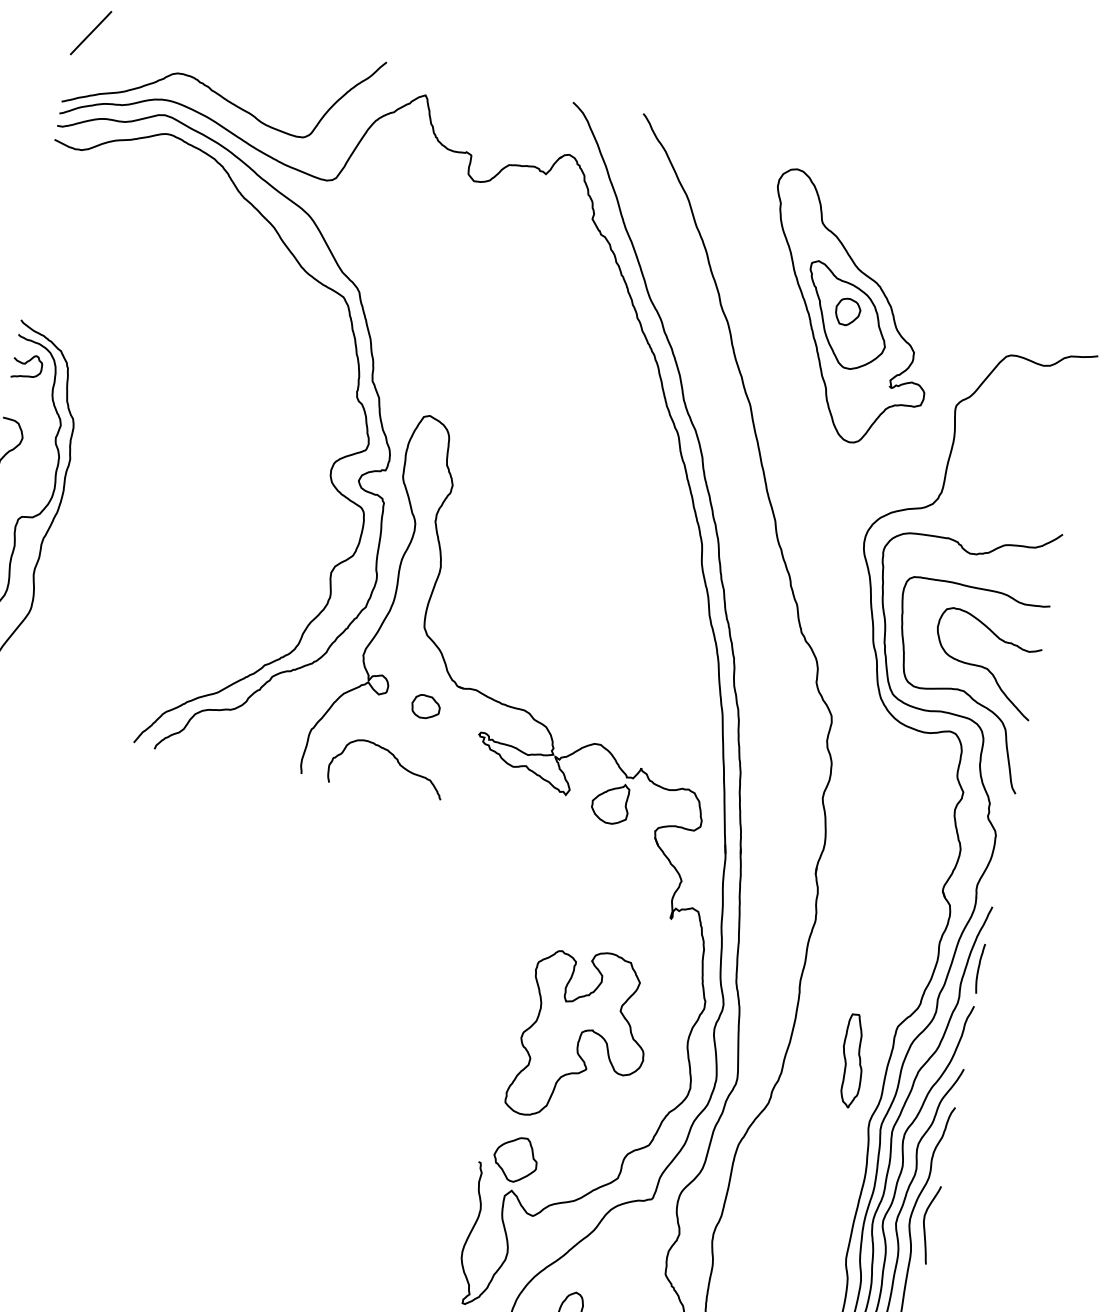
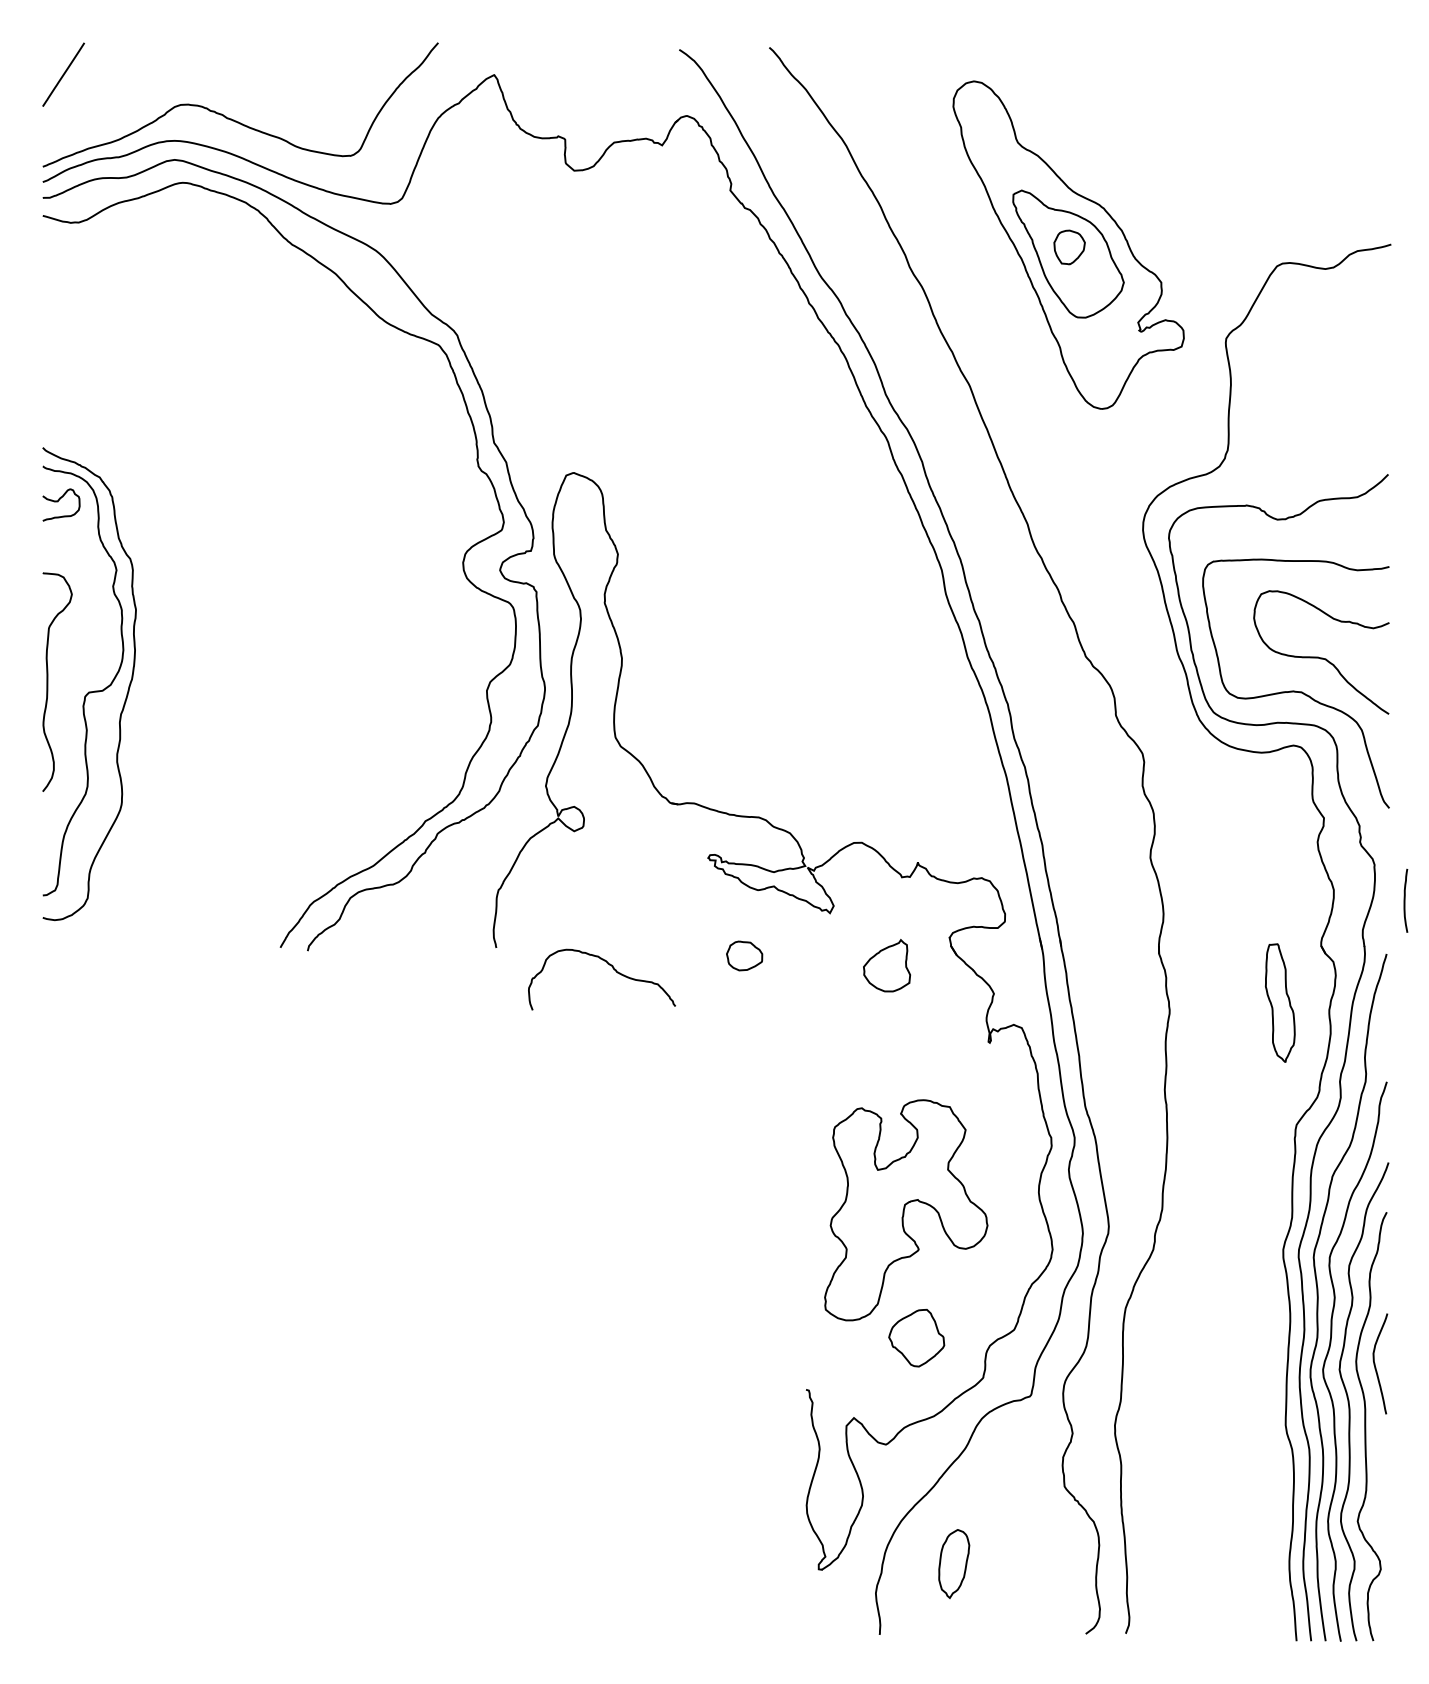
part: (425, 706) -> (744, 955), moved
curve: (397, 761) -> (612, 968), moved
part: (611, 802) -> (887, 965), moved
curve: (979, 968) -> (1405, 900), moved
part: (852, 1060) -> (1280, 1002), moved
part: (515, 1158) -> (916, 1337), moved

